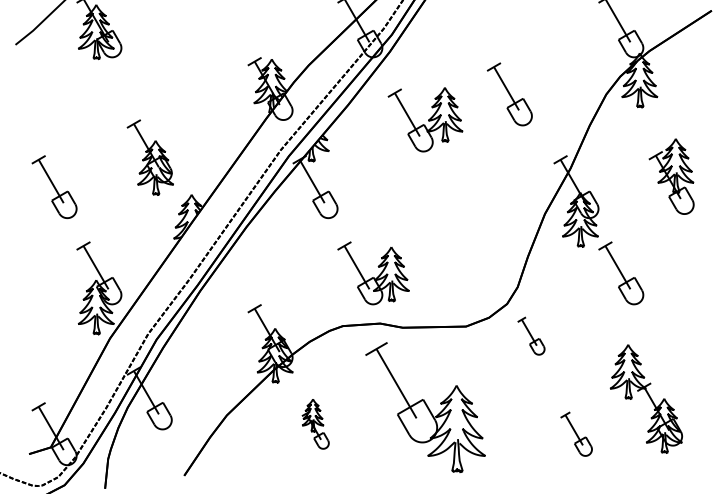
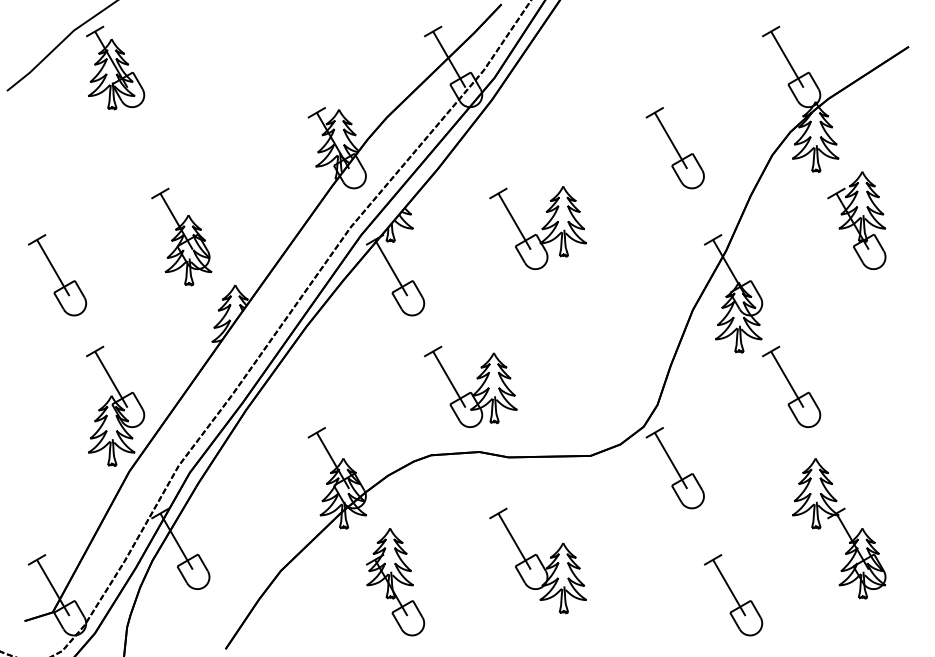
part: (509, 94) -> (674, 148), moved
part: (425, 120) -> (537, 228), moved
part: (671, 176) -> (856, 220), moved
part: (530, 336) -> (674, 468), size x1.67
part: (646, 398) -> (839, 528), moved
part: (425, 407) -> (537, 560), size x0.62
part: (315, 424) -> (395, 582), size x1.67
part: (576, 434) -> (733, 595), size x1.43

